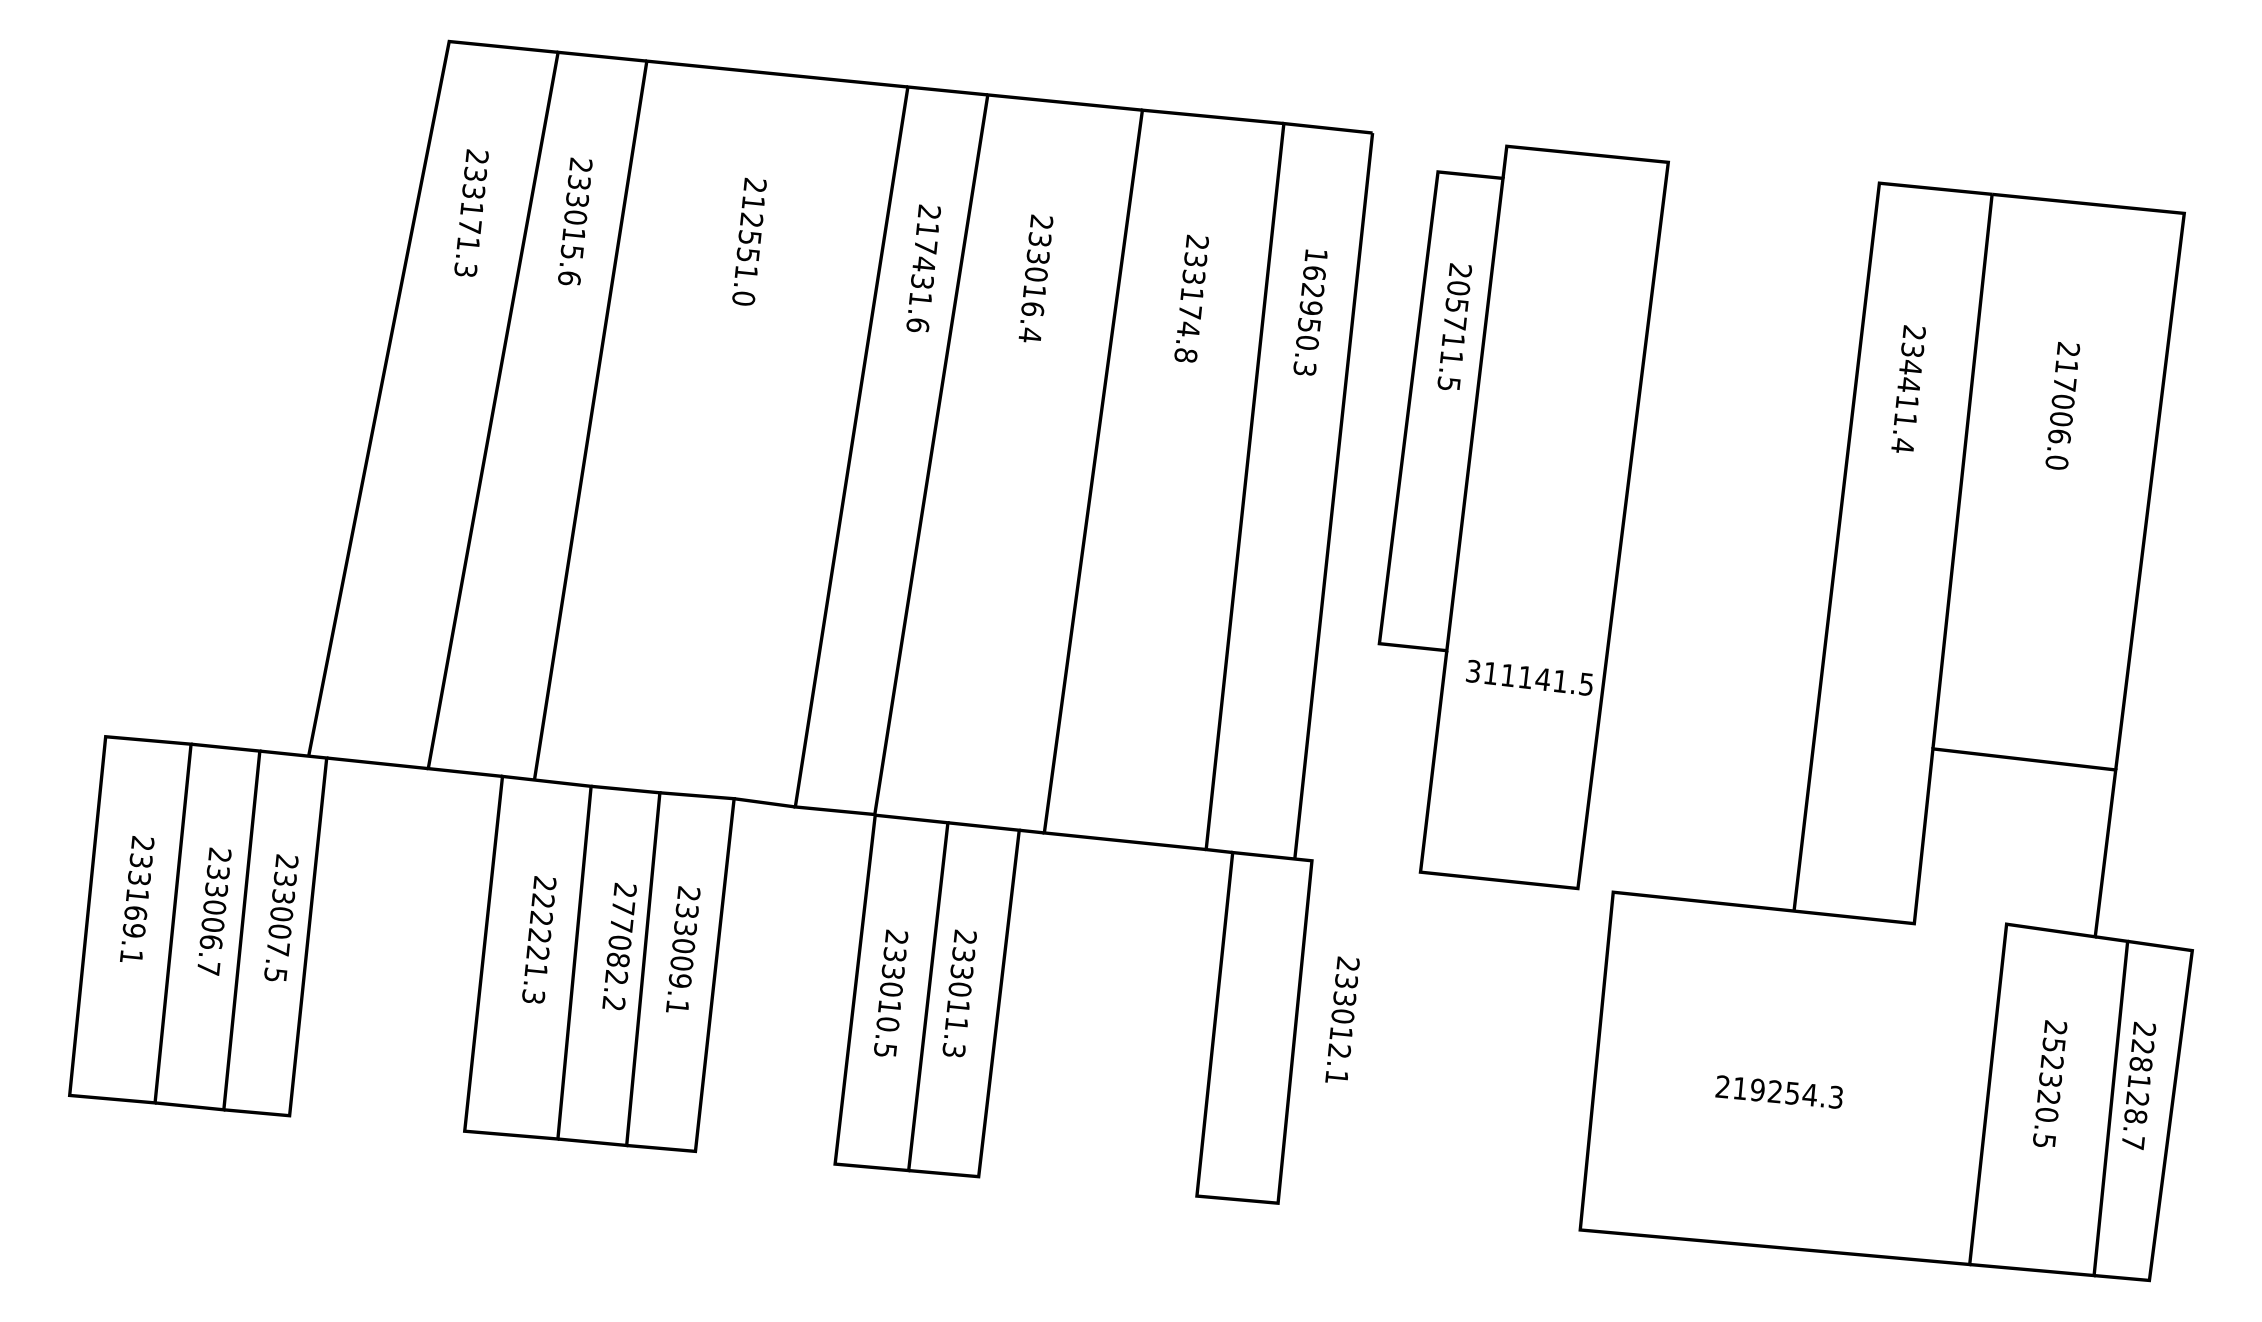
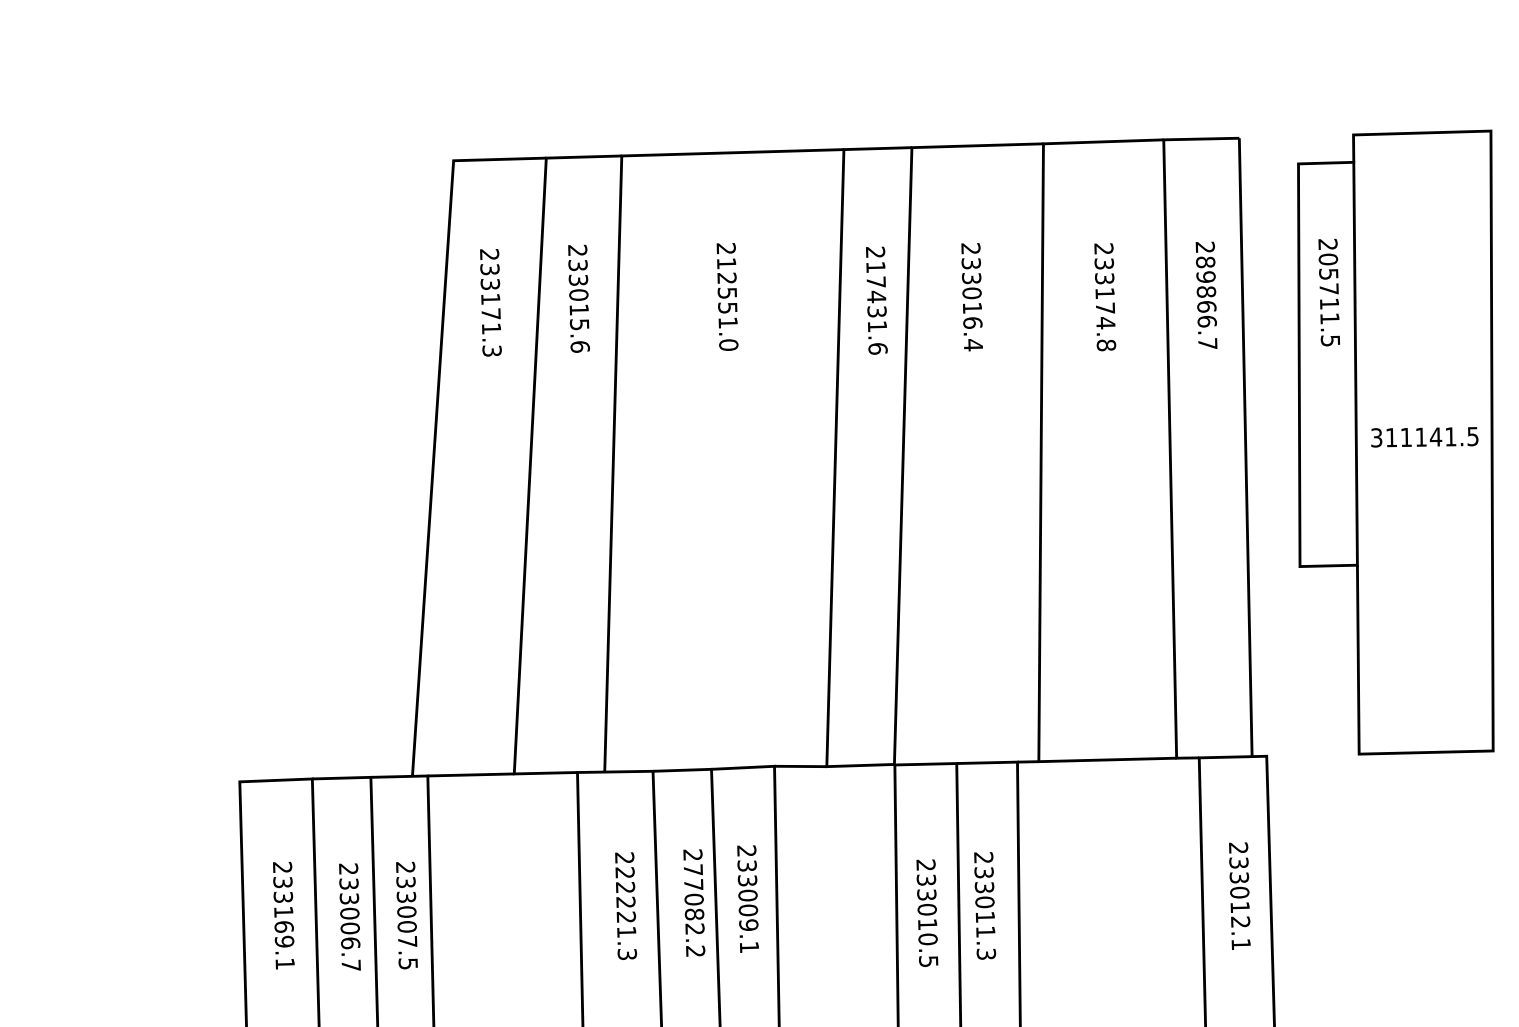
text: (1310, 312) -> (1206, 295), 162950.3 -> 289866.7
text: (1528, 677) -> (1423, 437), moved
text: (1342, 1019) -> (1239, 895), moved

